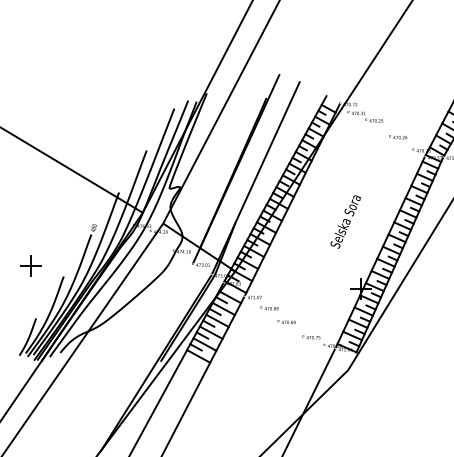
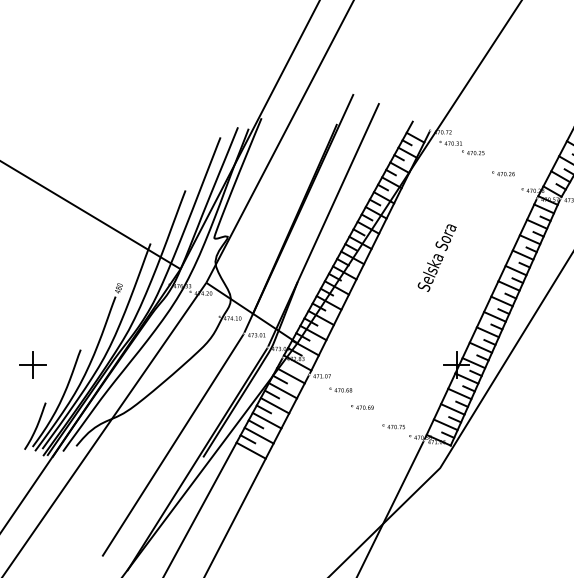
text: (345, 221) -> (436, 257), moved
part: (30, 265) -> (32, 364), moved
line: (136, 352) -> (172, 445), added

